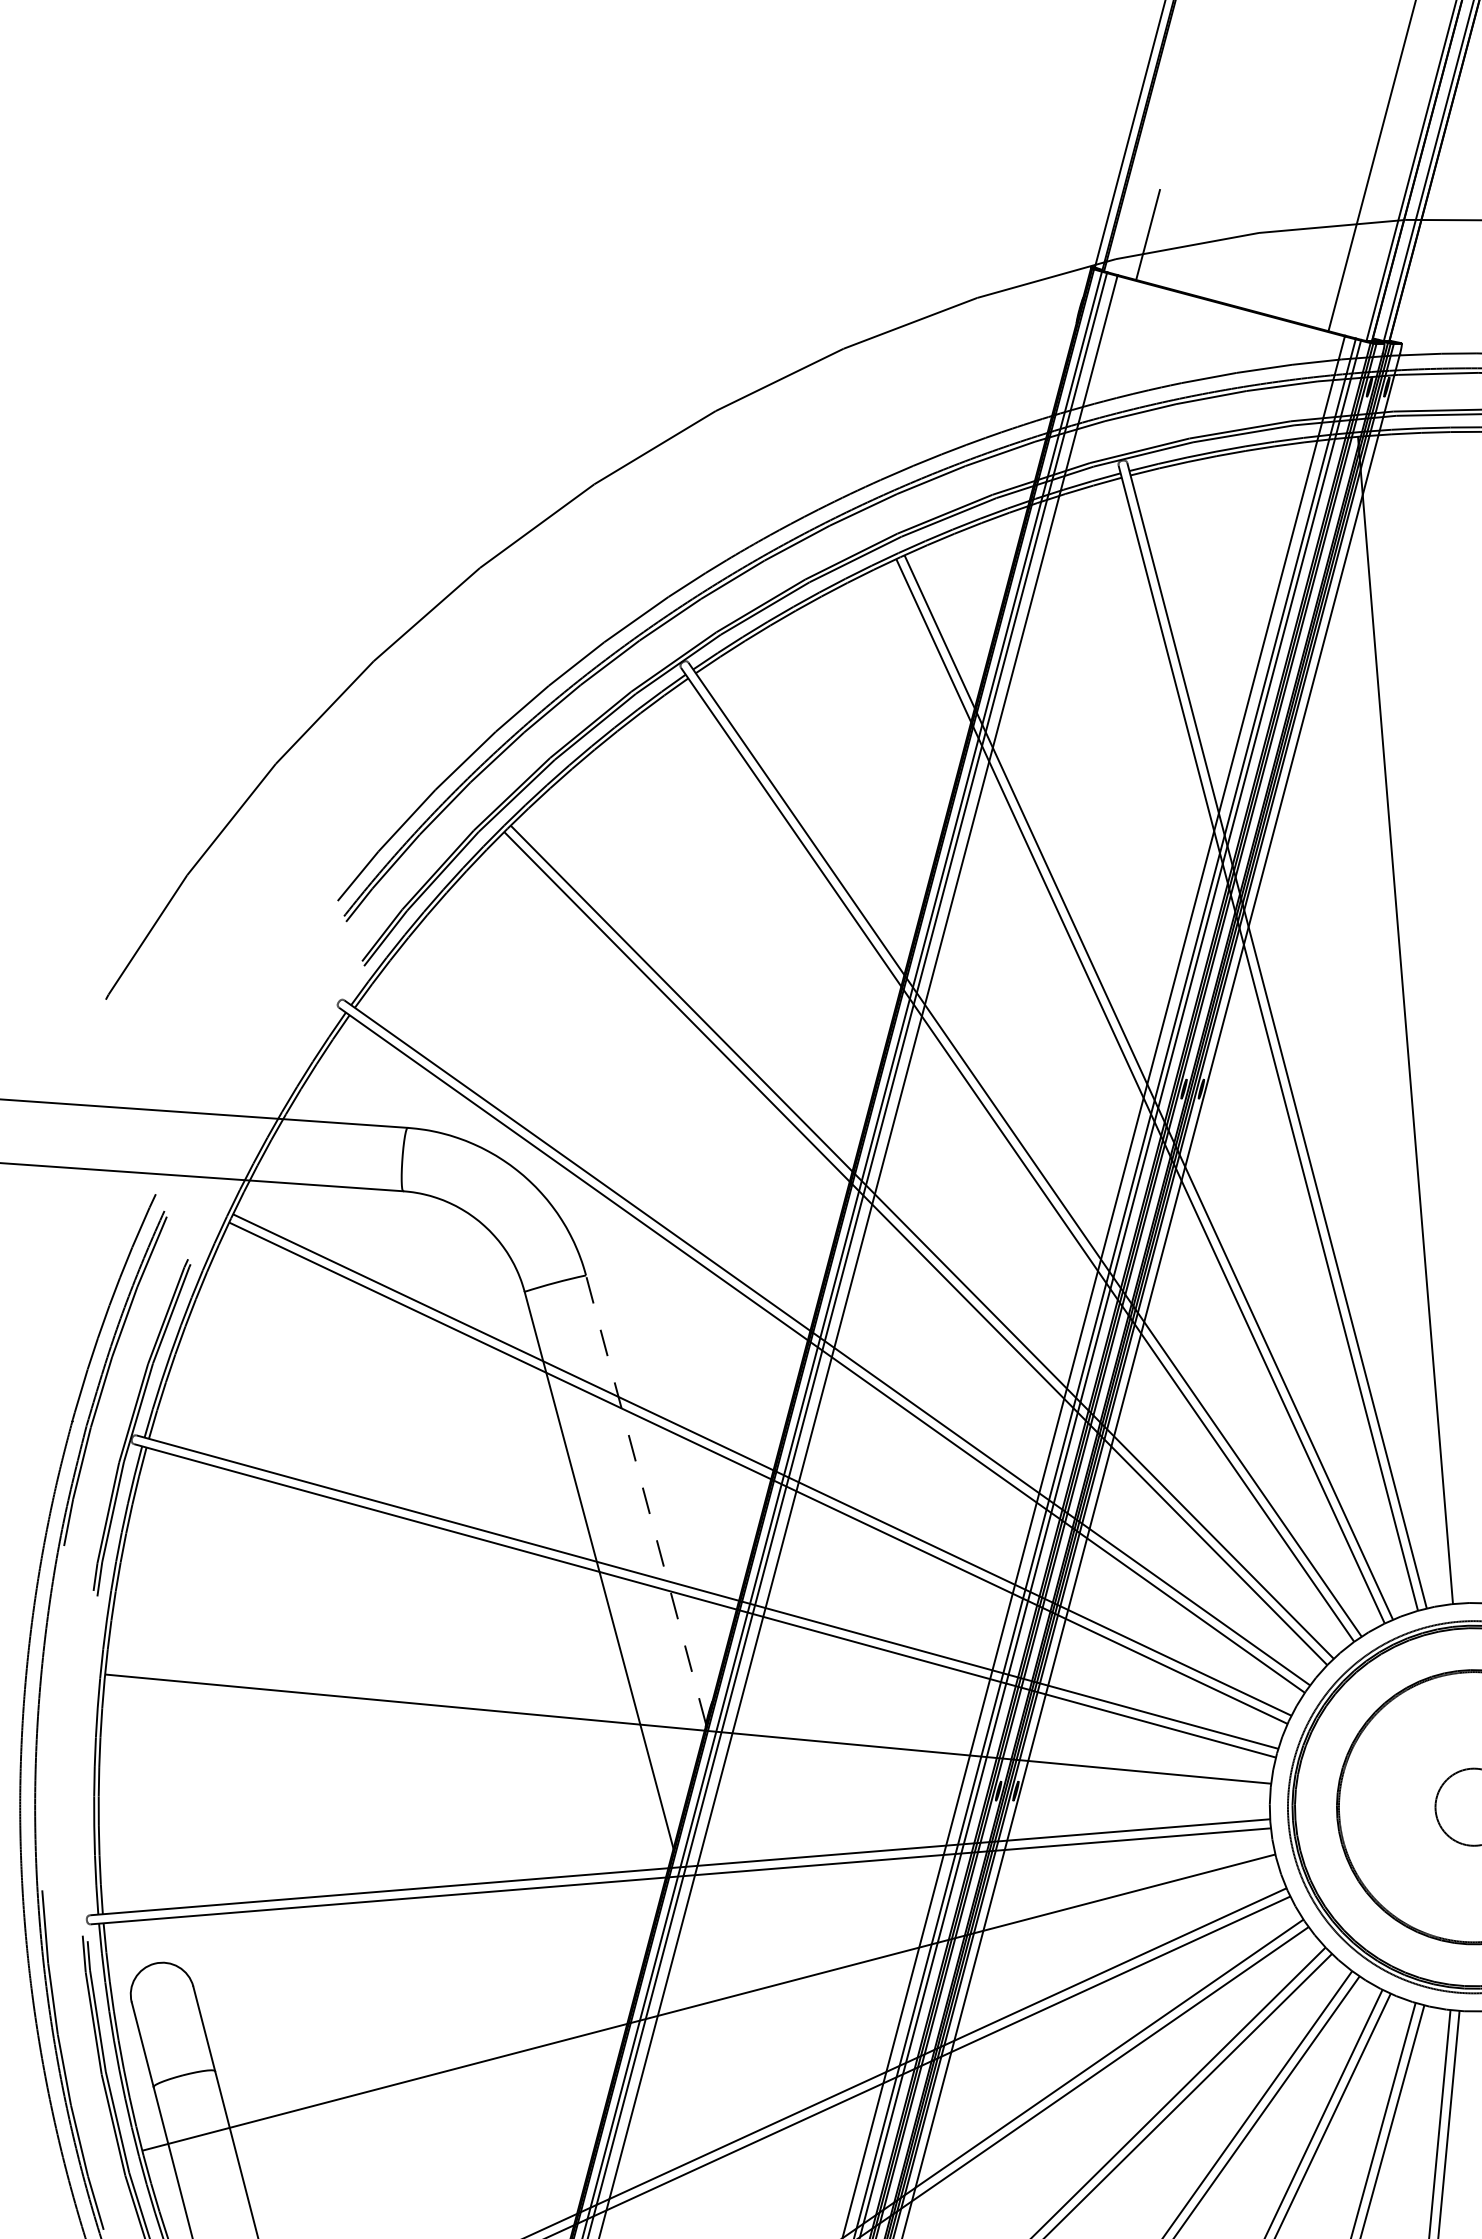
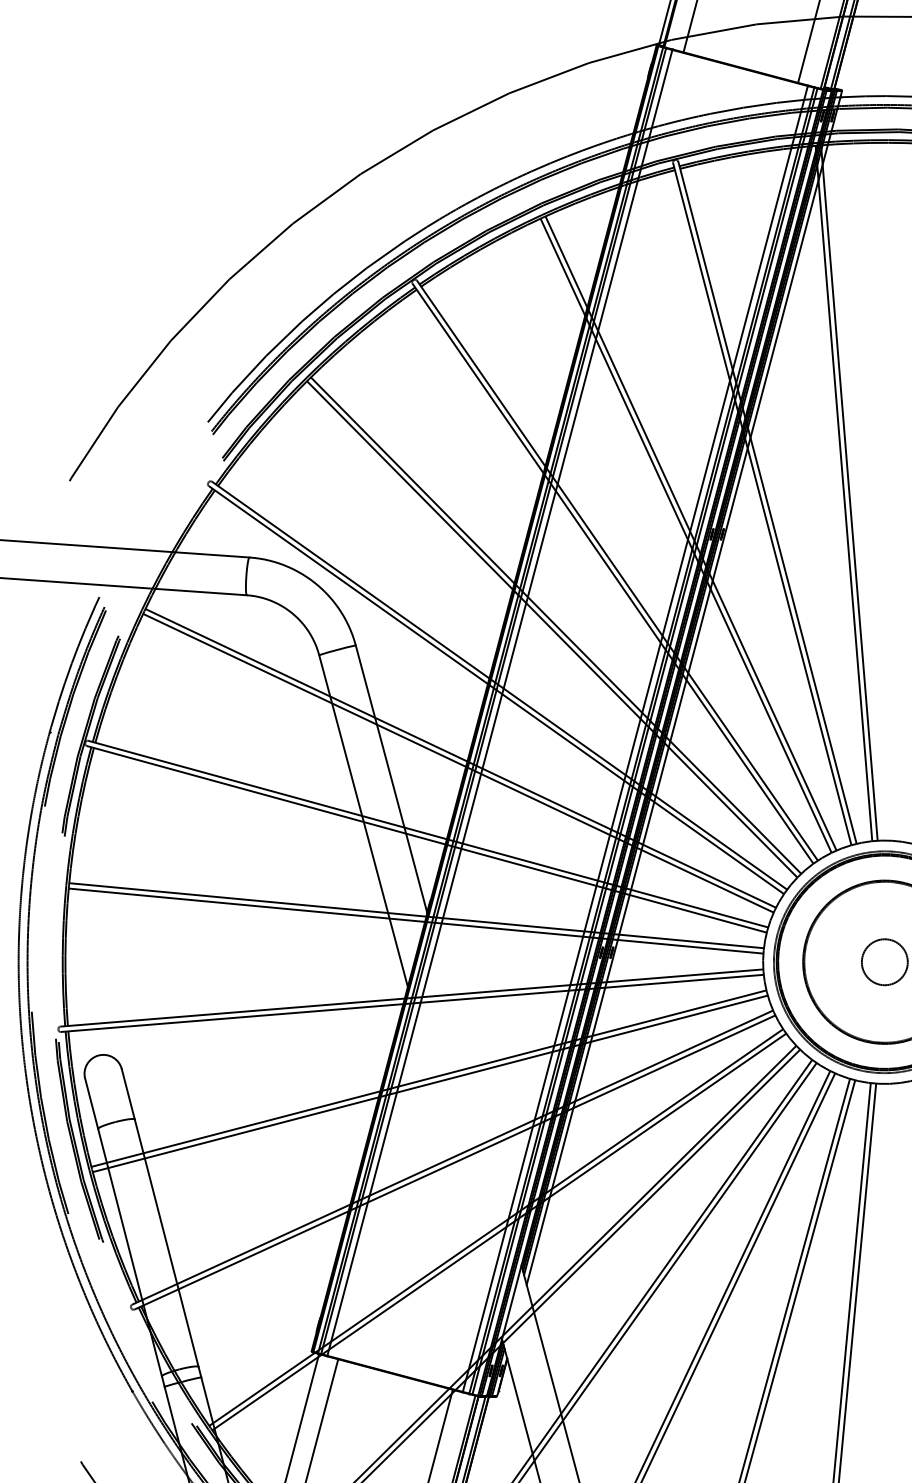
line: (1414, 1018) -> (849, 492), added
line: (646, 1498) -> (391, 778), dashed -> solid
line: (686, 1737) -> (415, 920), added
line: (709, 2010) -> (429, 1083), added

